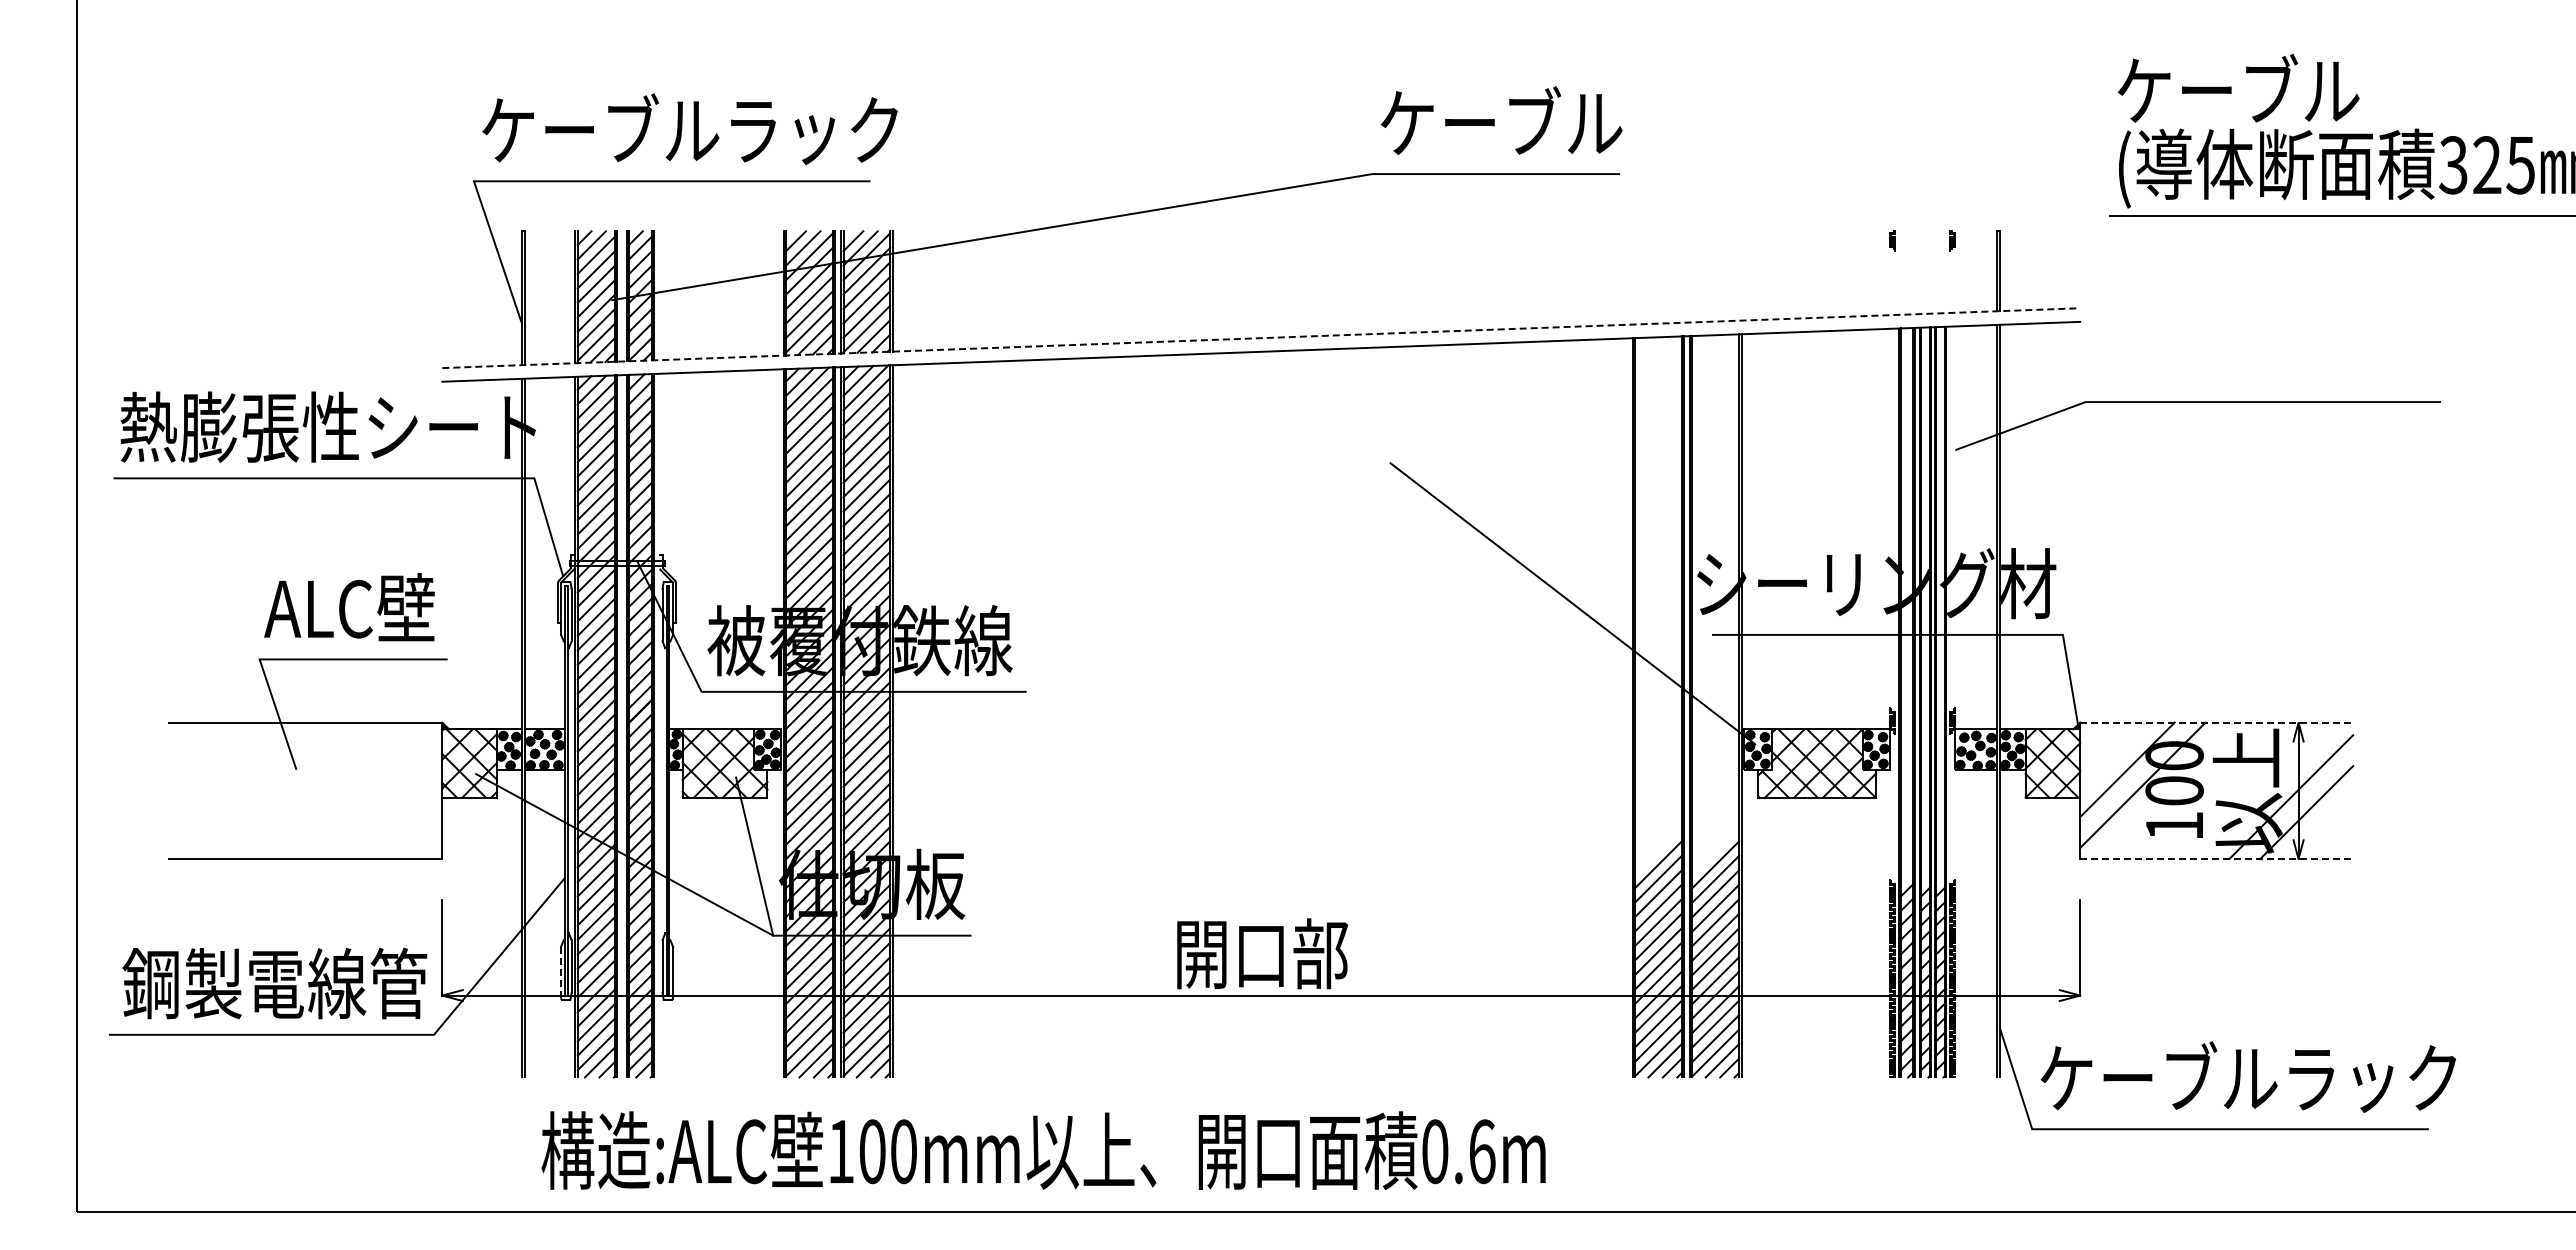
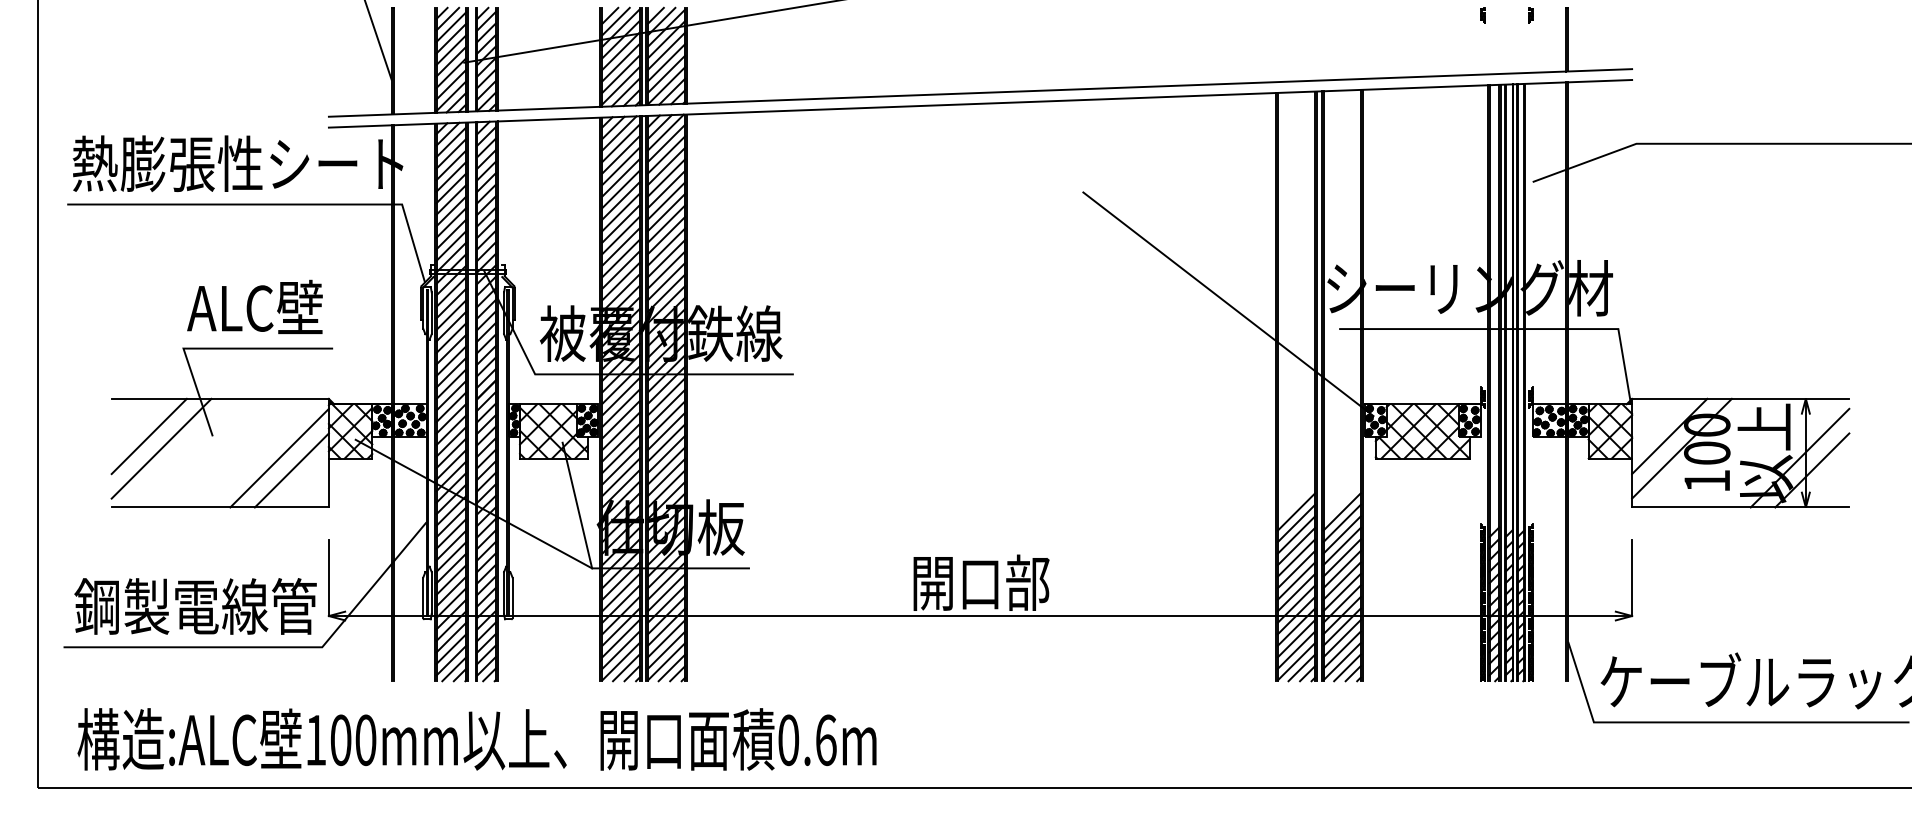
line: (1261, 338) -> (980, 93), dashed -> solid
line: (2217, 722) -> (1741, 398), dashed -> solid
line: (216, 769) -> (149, 436), added
line: (231, 785) -> (161, 448), added
line: (380, 797) -> (279, 458), added
line: (395, 812) -> (291, 470), added
line: (2217, 859) -> (1741, 507), dashed -> solid
line: (560, 972) -> (422, 597), dashed -> solid
text: (1043, 1150) -> (476, 739), moved

